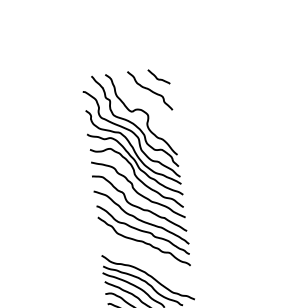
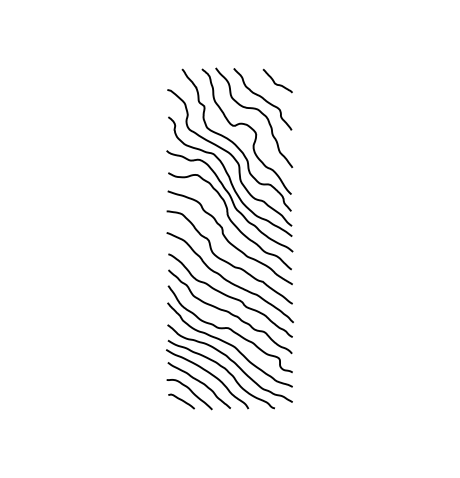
curve: (148, 100) -> (259, 112), added
part: (145, 258) -> (229, 336), added

